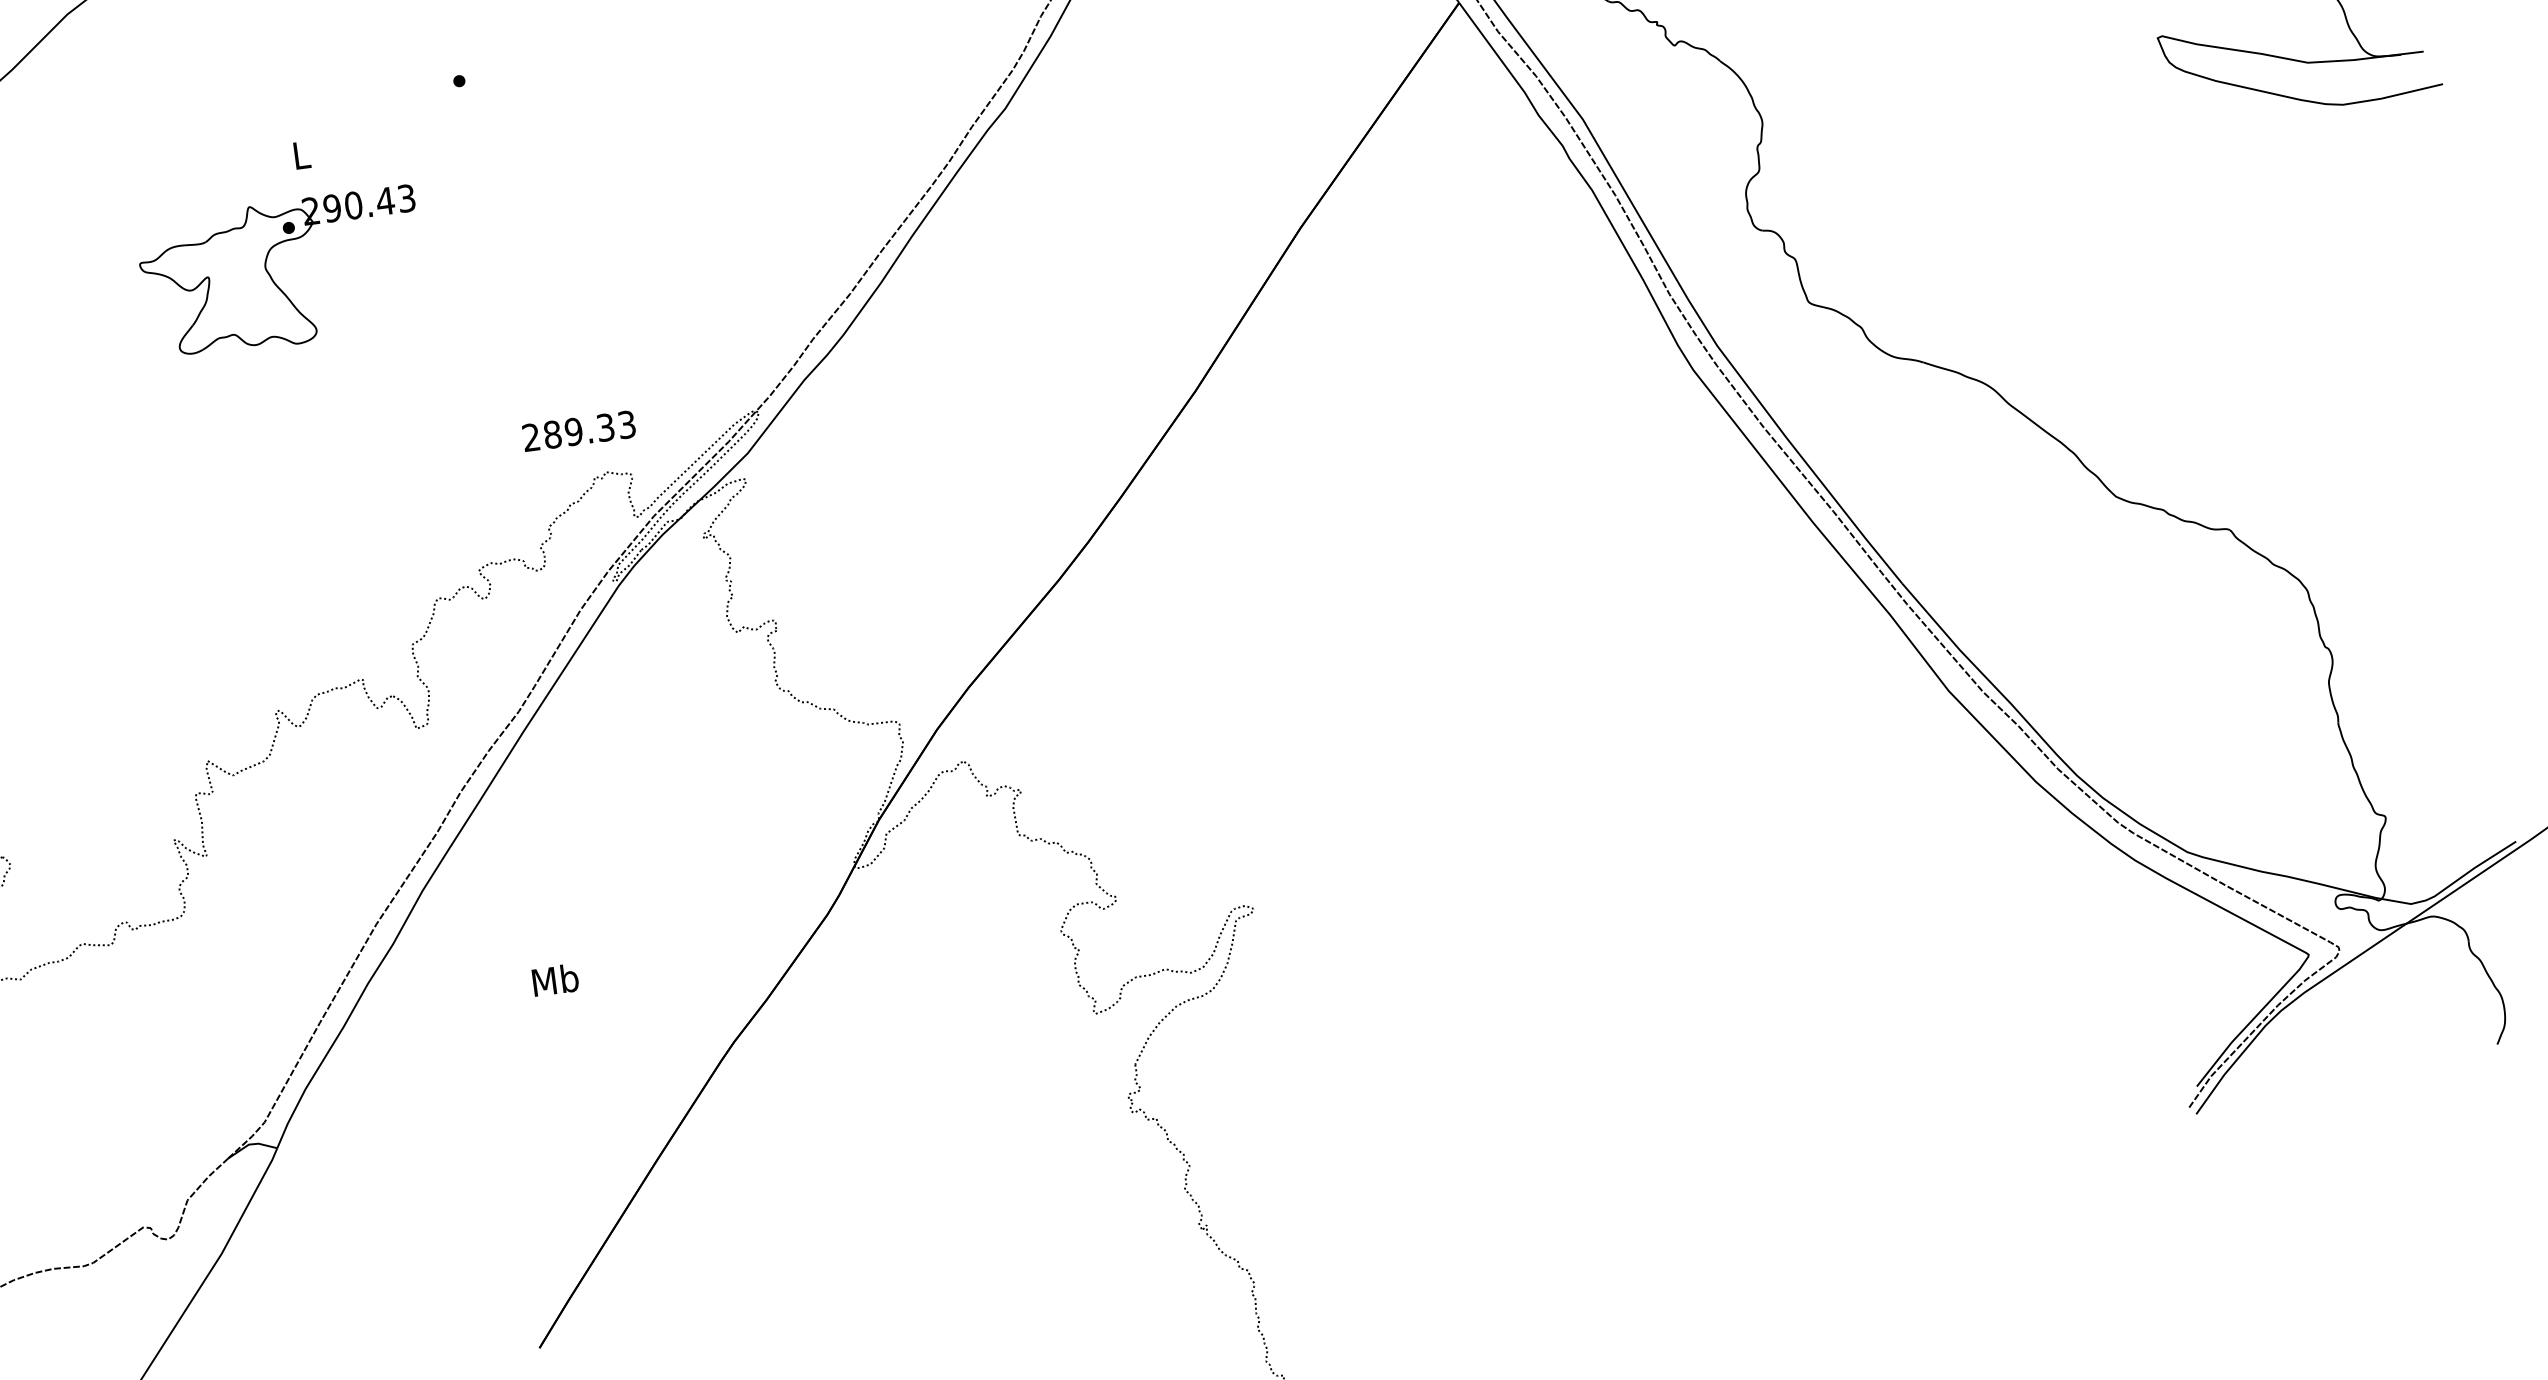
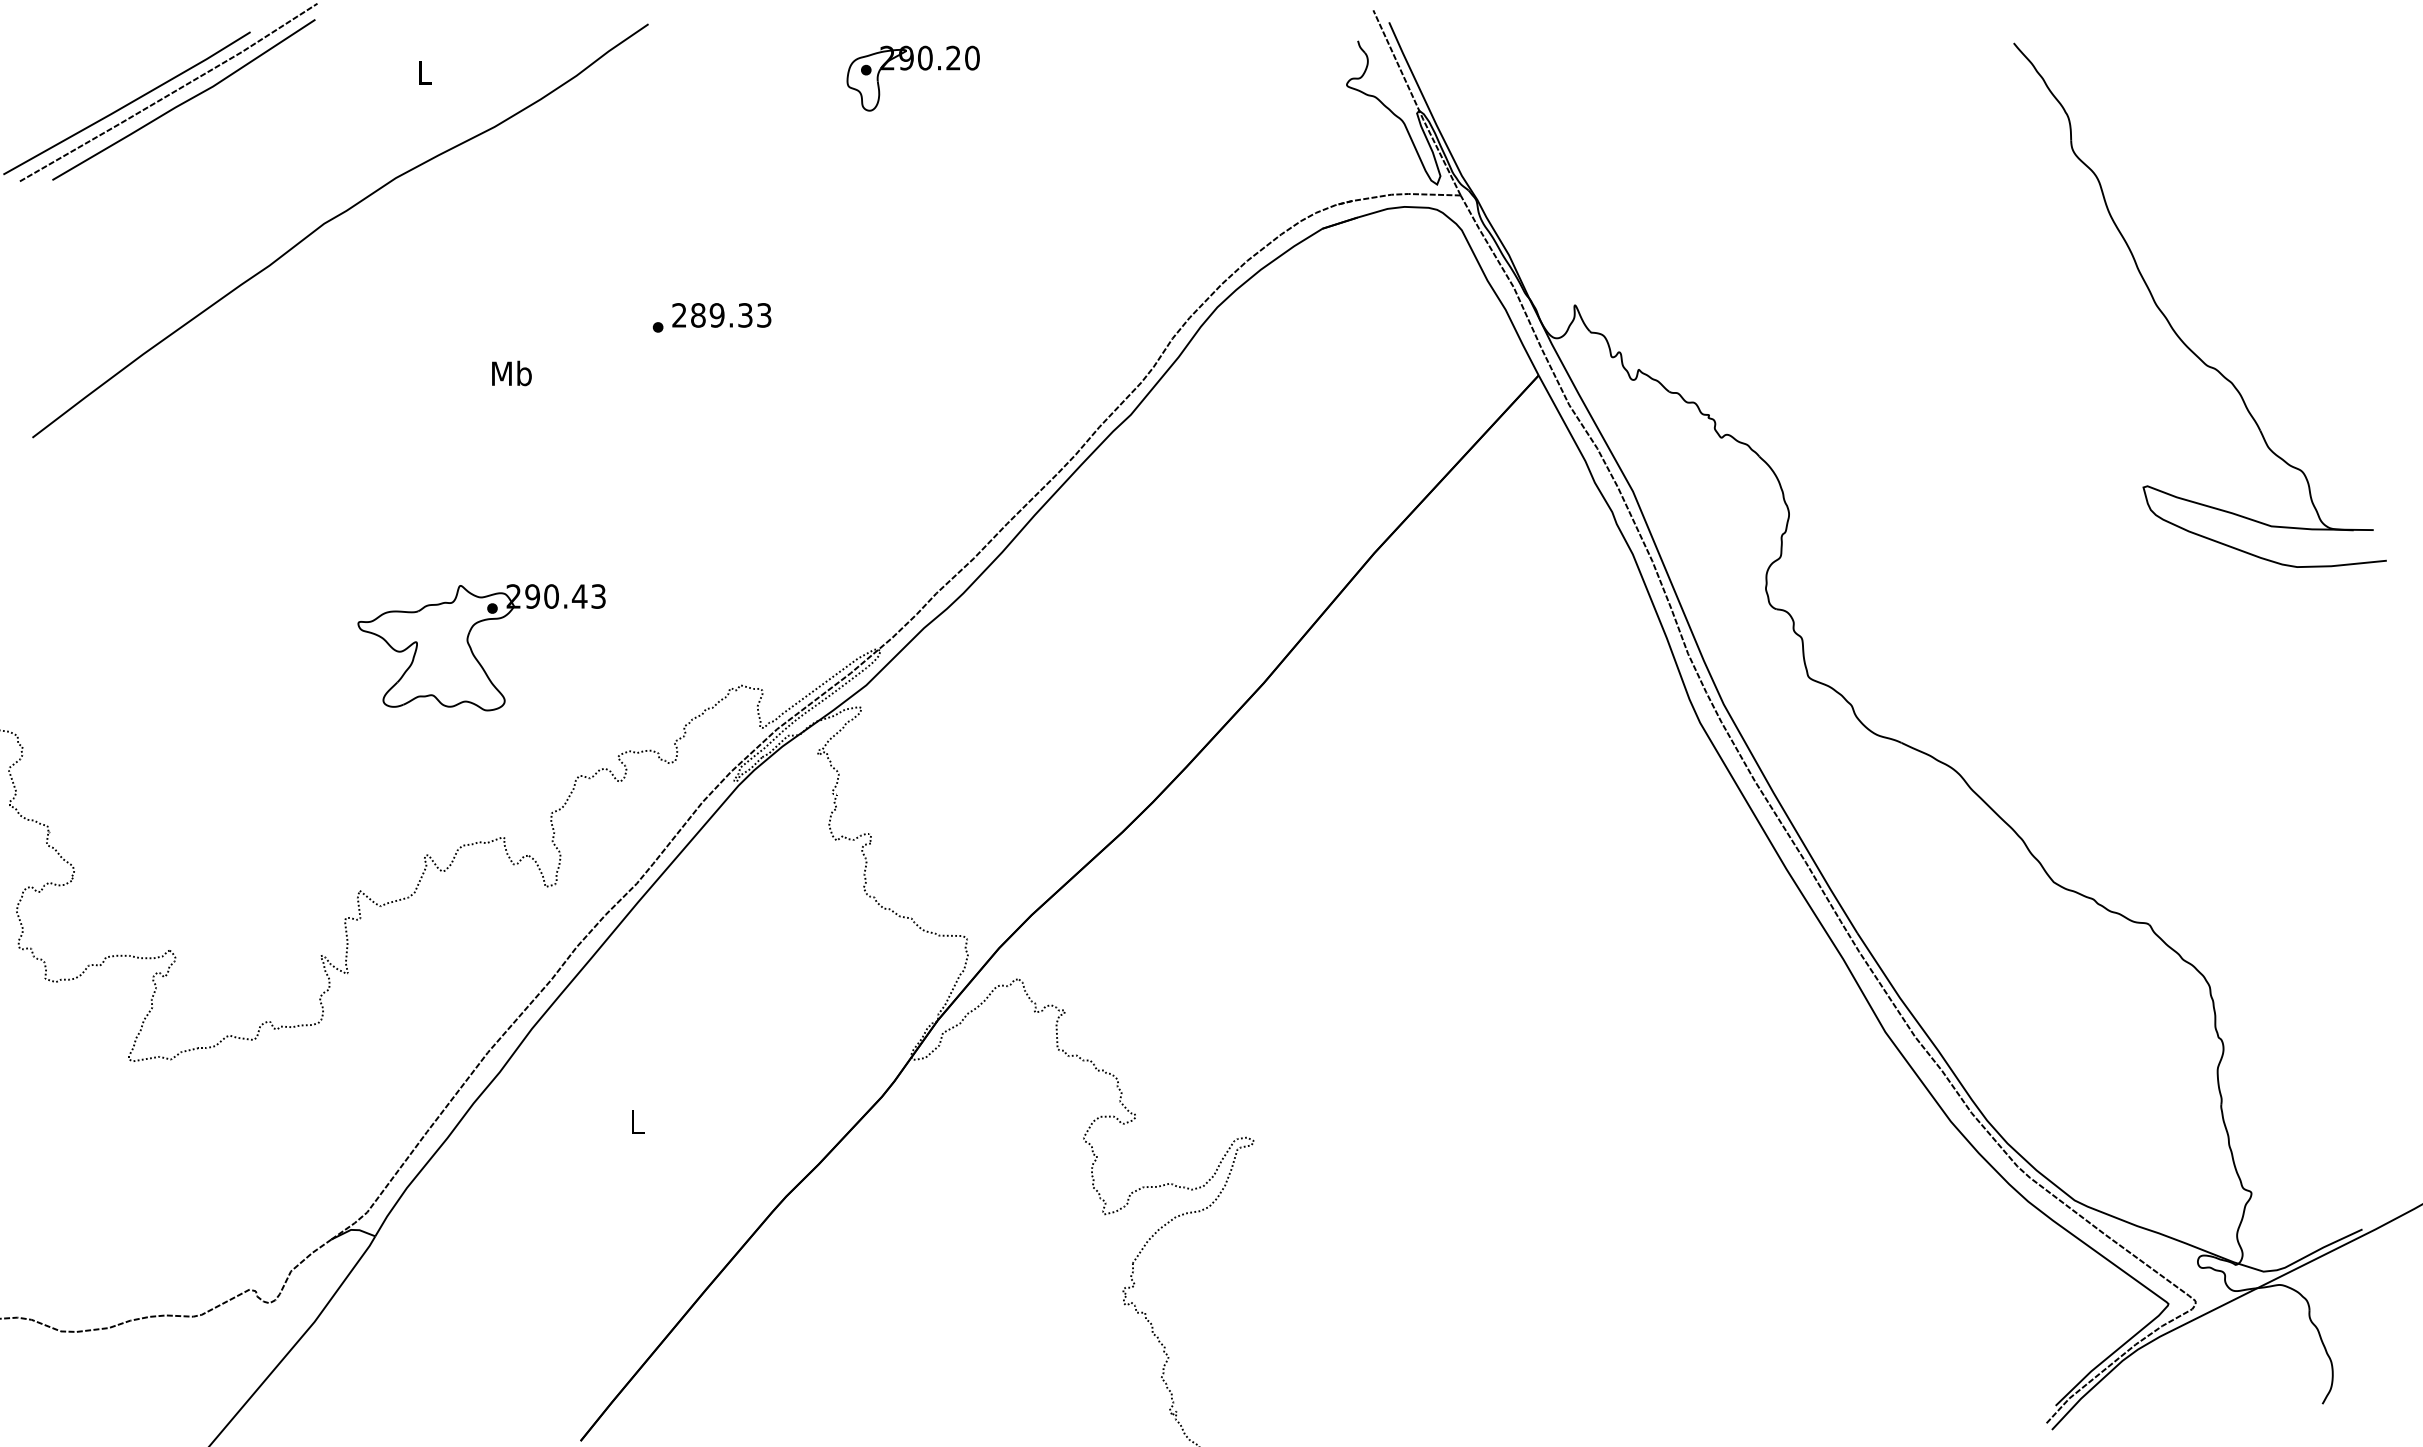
text: (300, 155) -> (511, 373), L -> Mb
part: (274, 280) -> (473, 652), moved
text: (578, 431) -> (721, 315), moved
text: (555, 979) -> (637, 1121), Mb -> L

